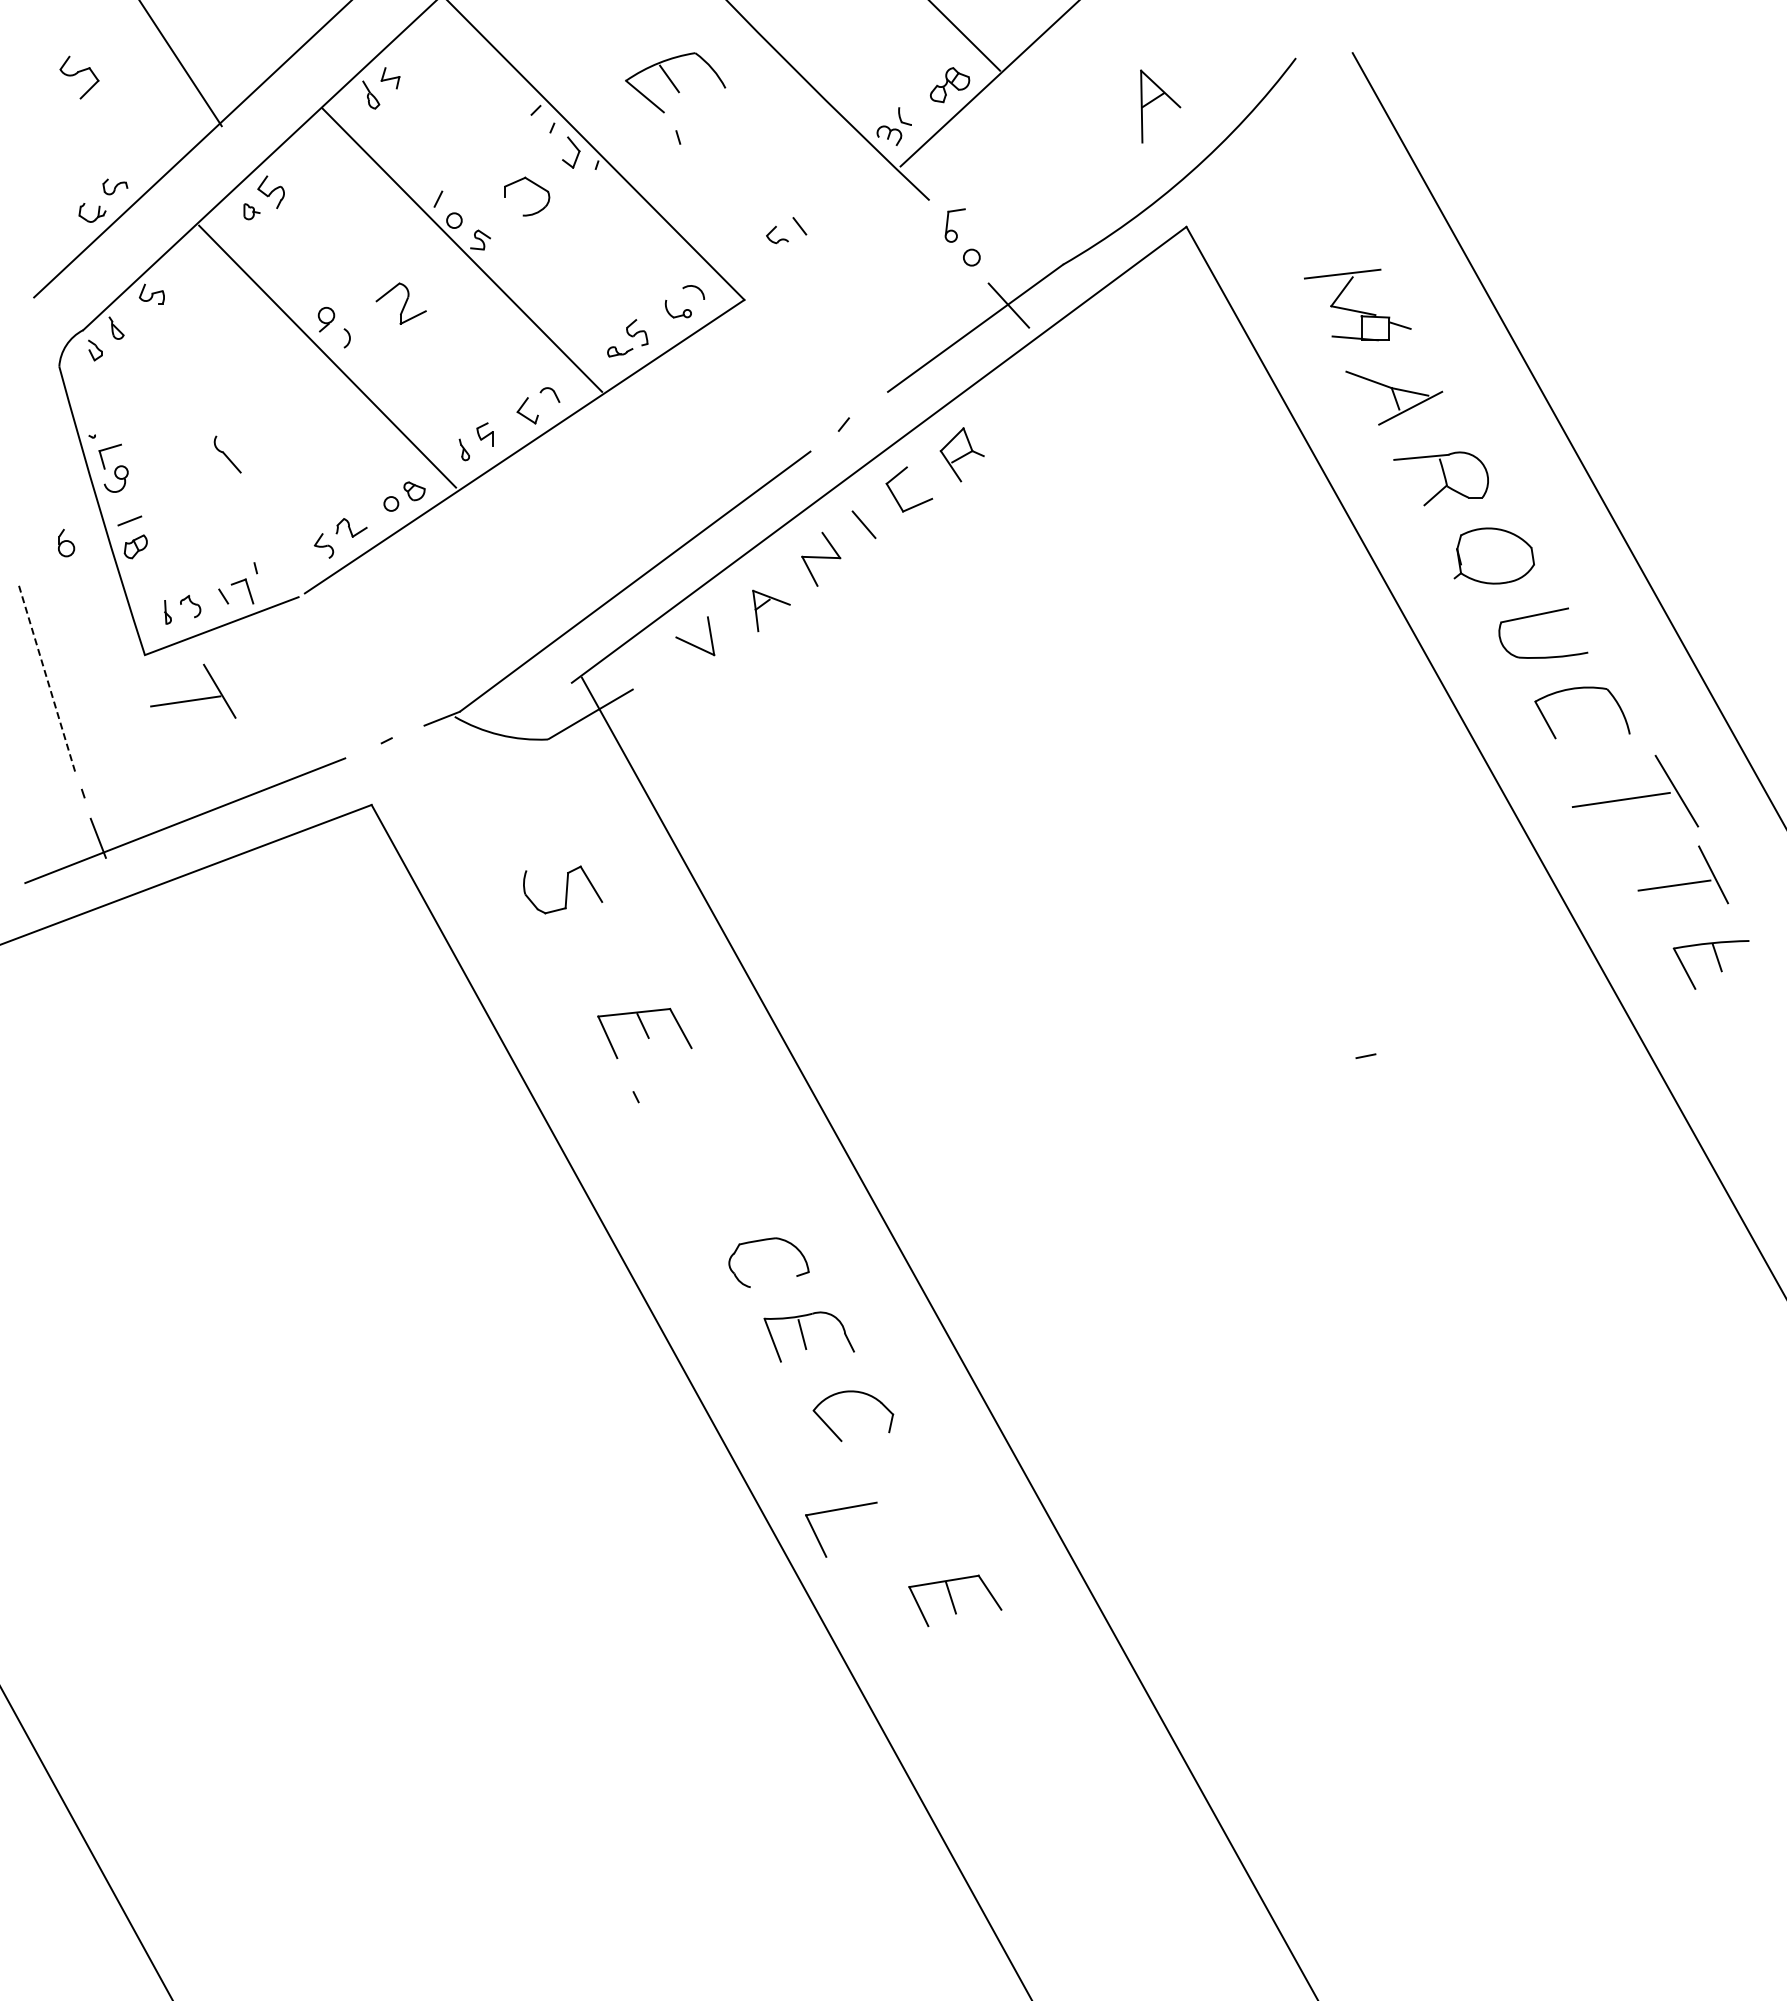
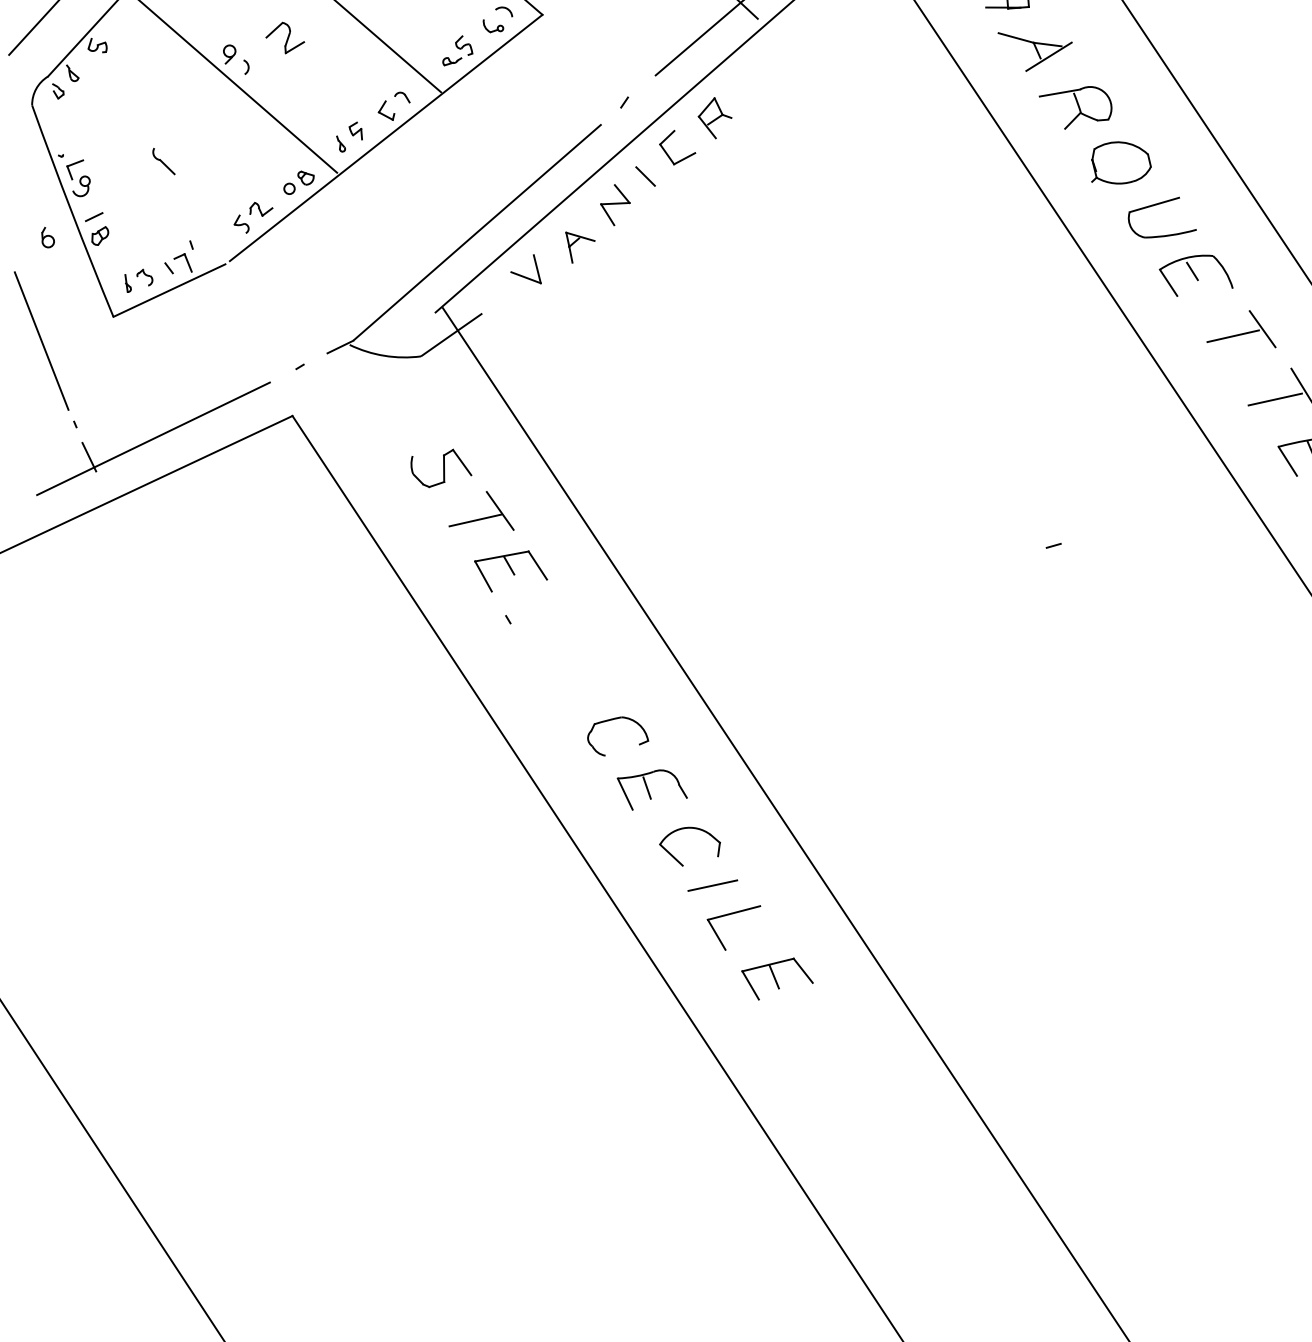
line: (47, 680) -> (41, 341), dashed -> solid
part: (196, 698) -> (483, 517), moved
line: (1577, 707) -> (1191, 271), added
part: (1635, 790) -> (1240, 330), size x0.71
line: (878, 1470) -> (712, 885), added
part: (840, 1510) -> (733, 914), moved

